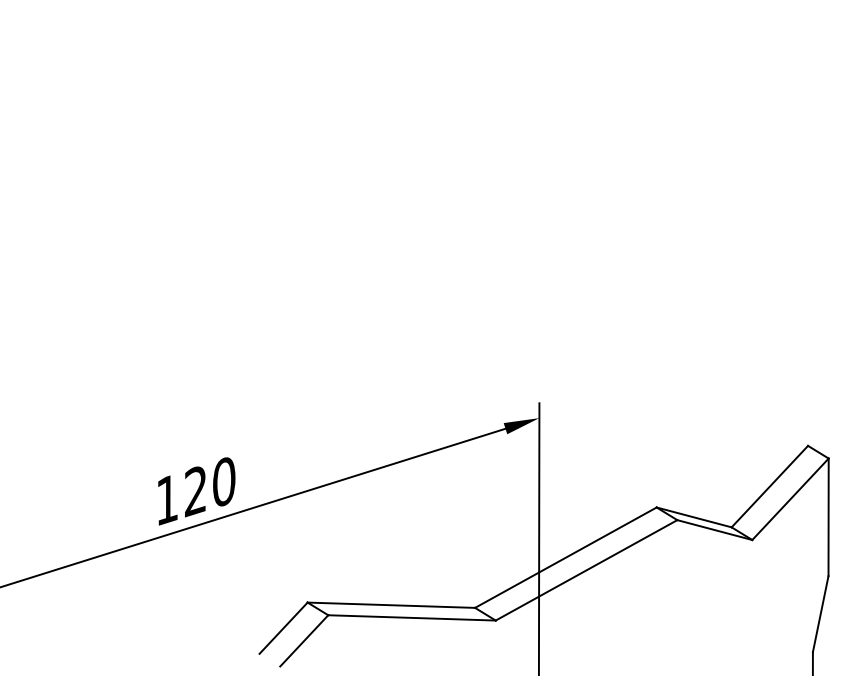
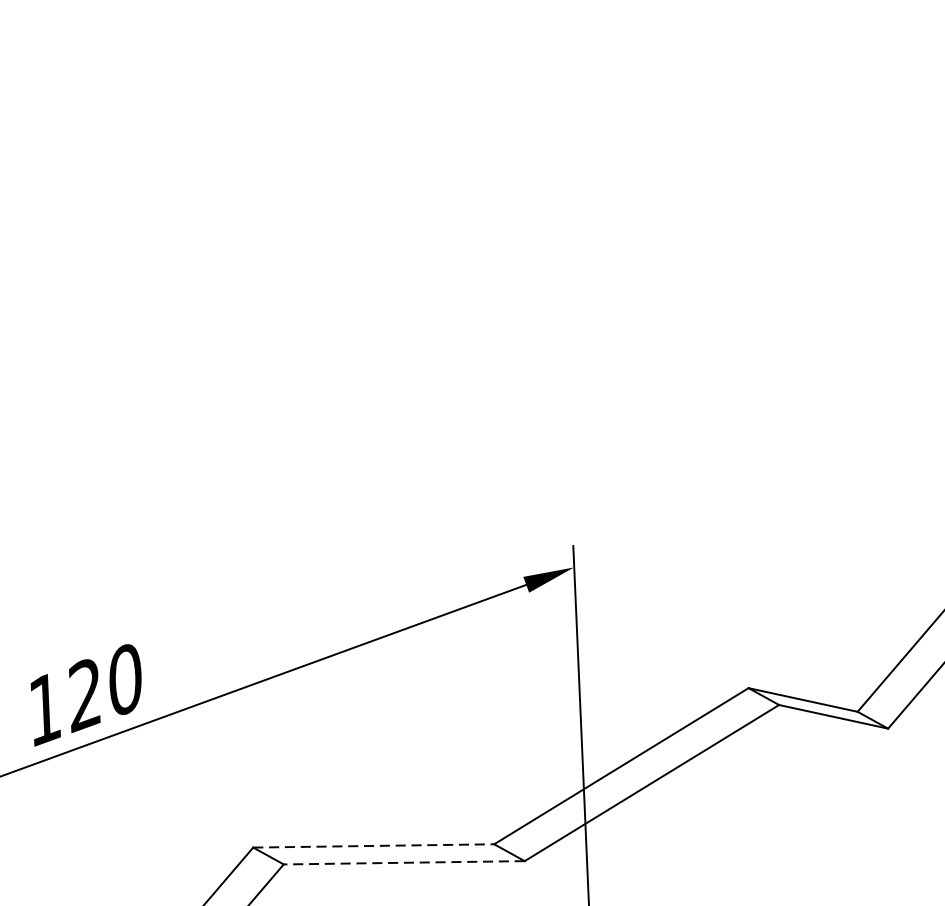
line: (391, 605) -> (373, 846), solid -> dashed
line: (412, 617) -> (404, 862), solid -> dashed

